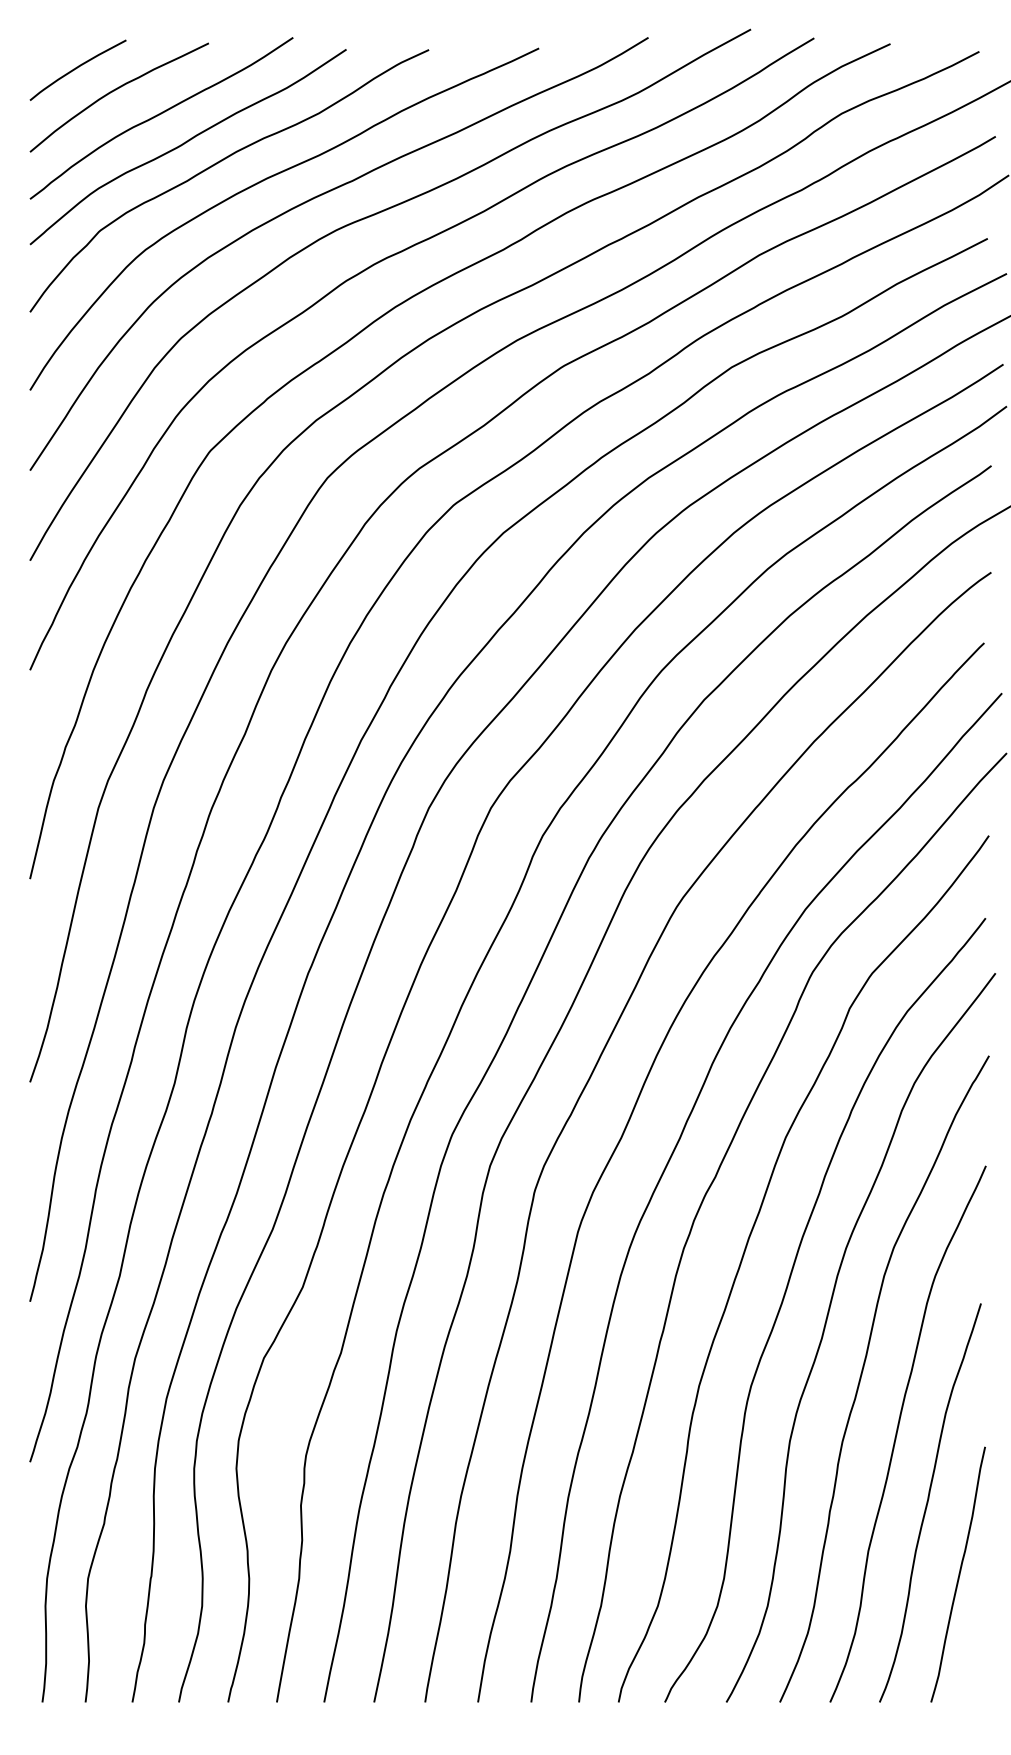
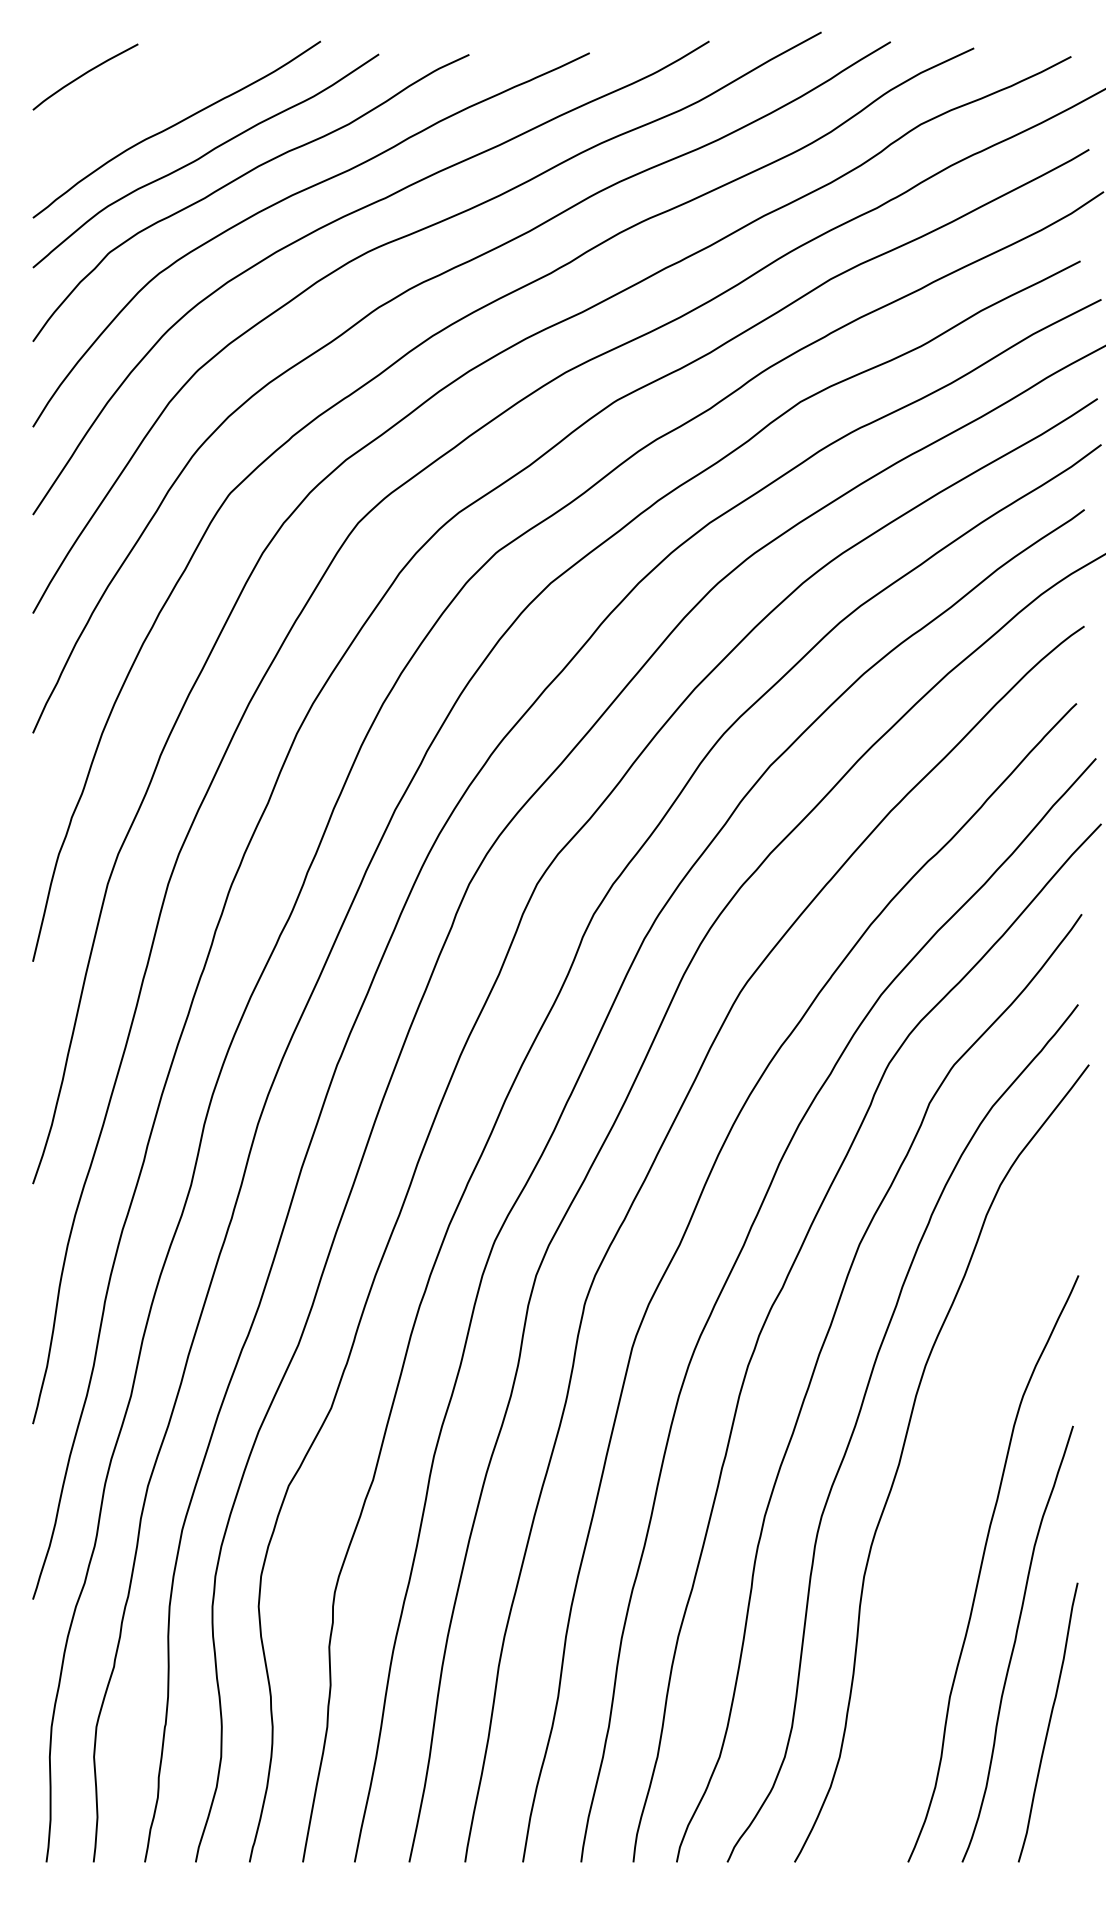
curve: (115, 90) -> (126, 99), removed
curve: (863, 1371) -> (944, 1500), removed

